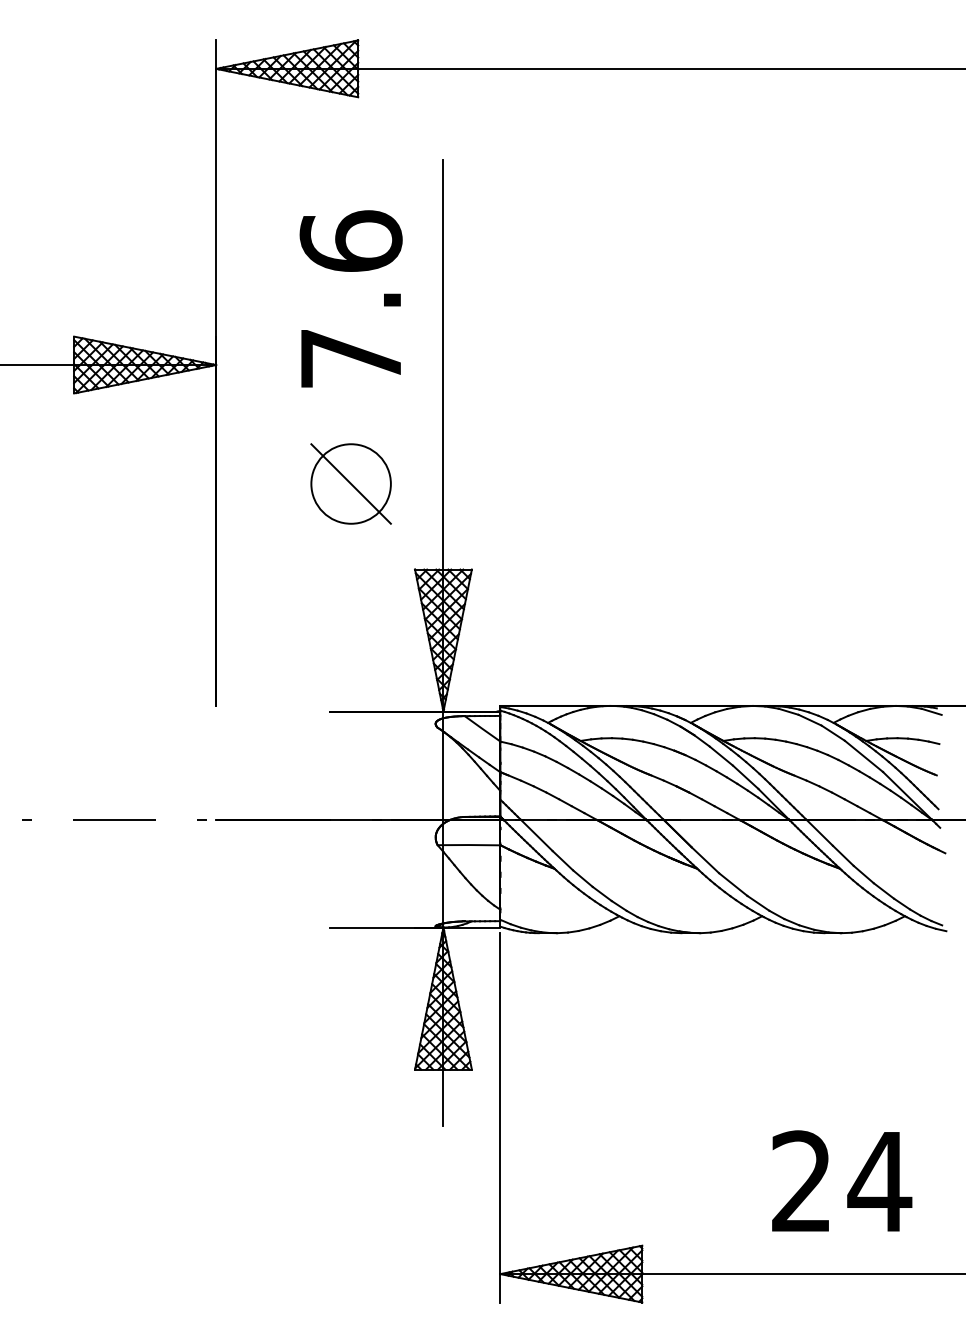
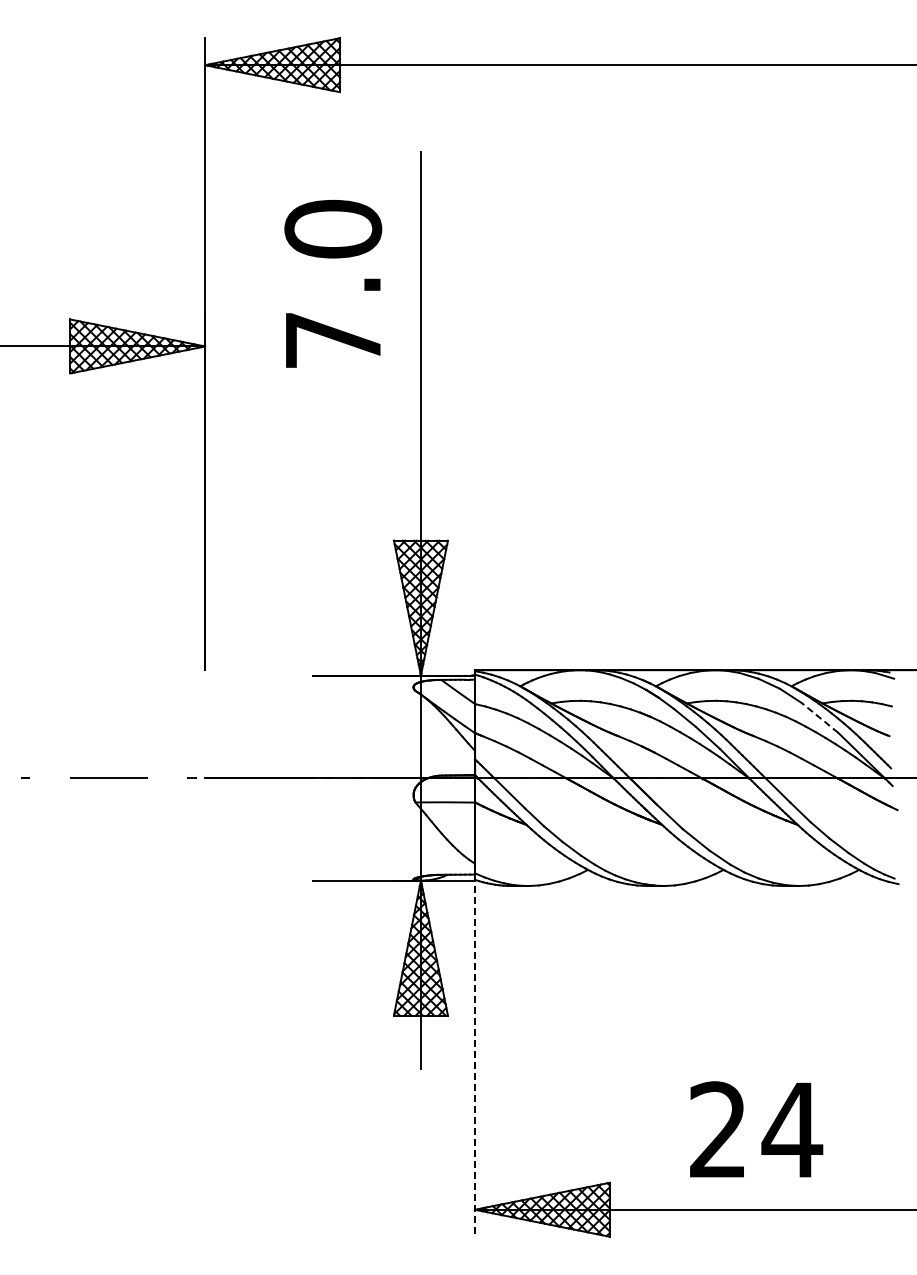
text: (351, 240) -> (333, 228), 7.6 -> 7.0
part: (351, 484) -> (333, 459), removed
line: (863, 755) -> (819, 717), solid -> dashed
line: (499, 1117) -> (474, 1061), solid -> dashed
text: (842, 1181) -> (756, 1129), moved

